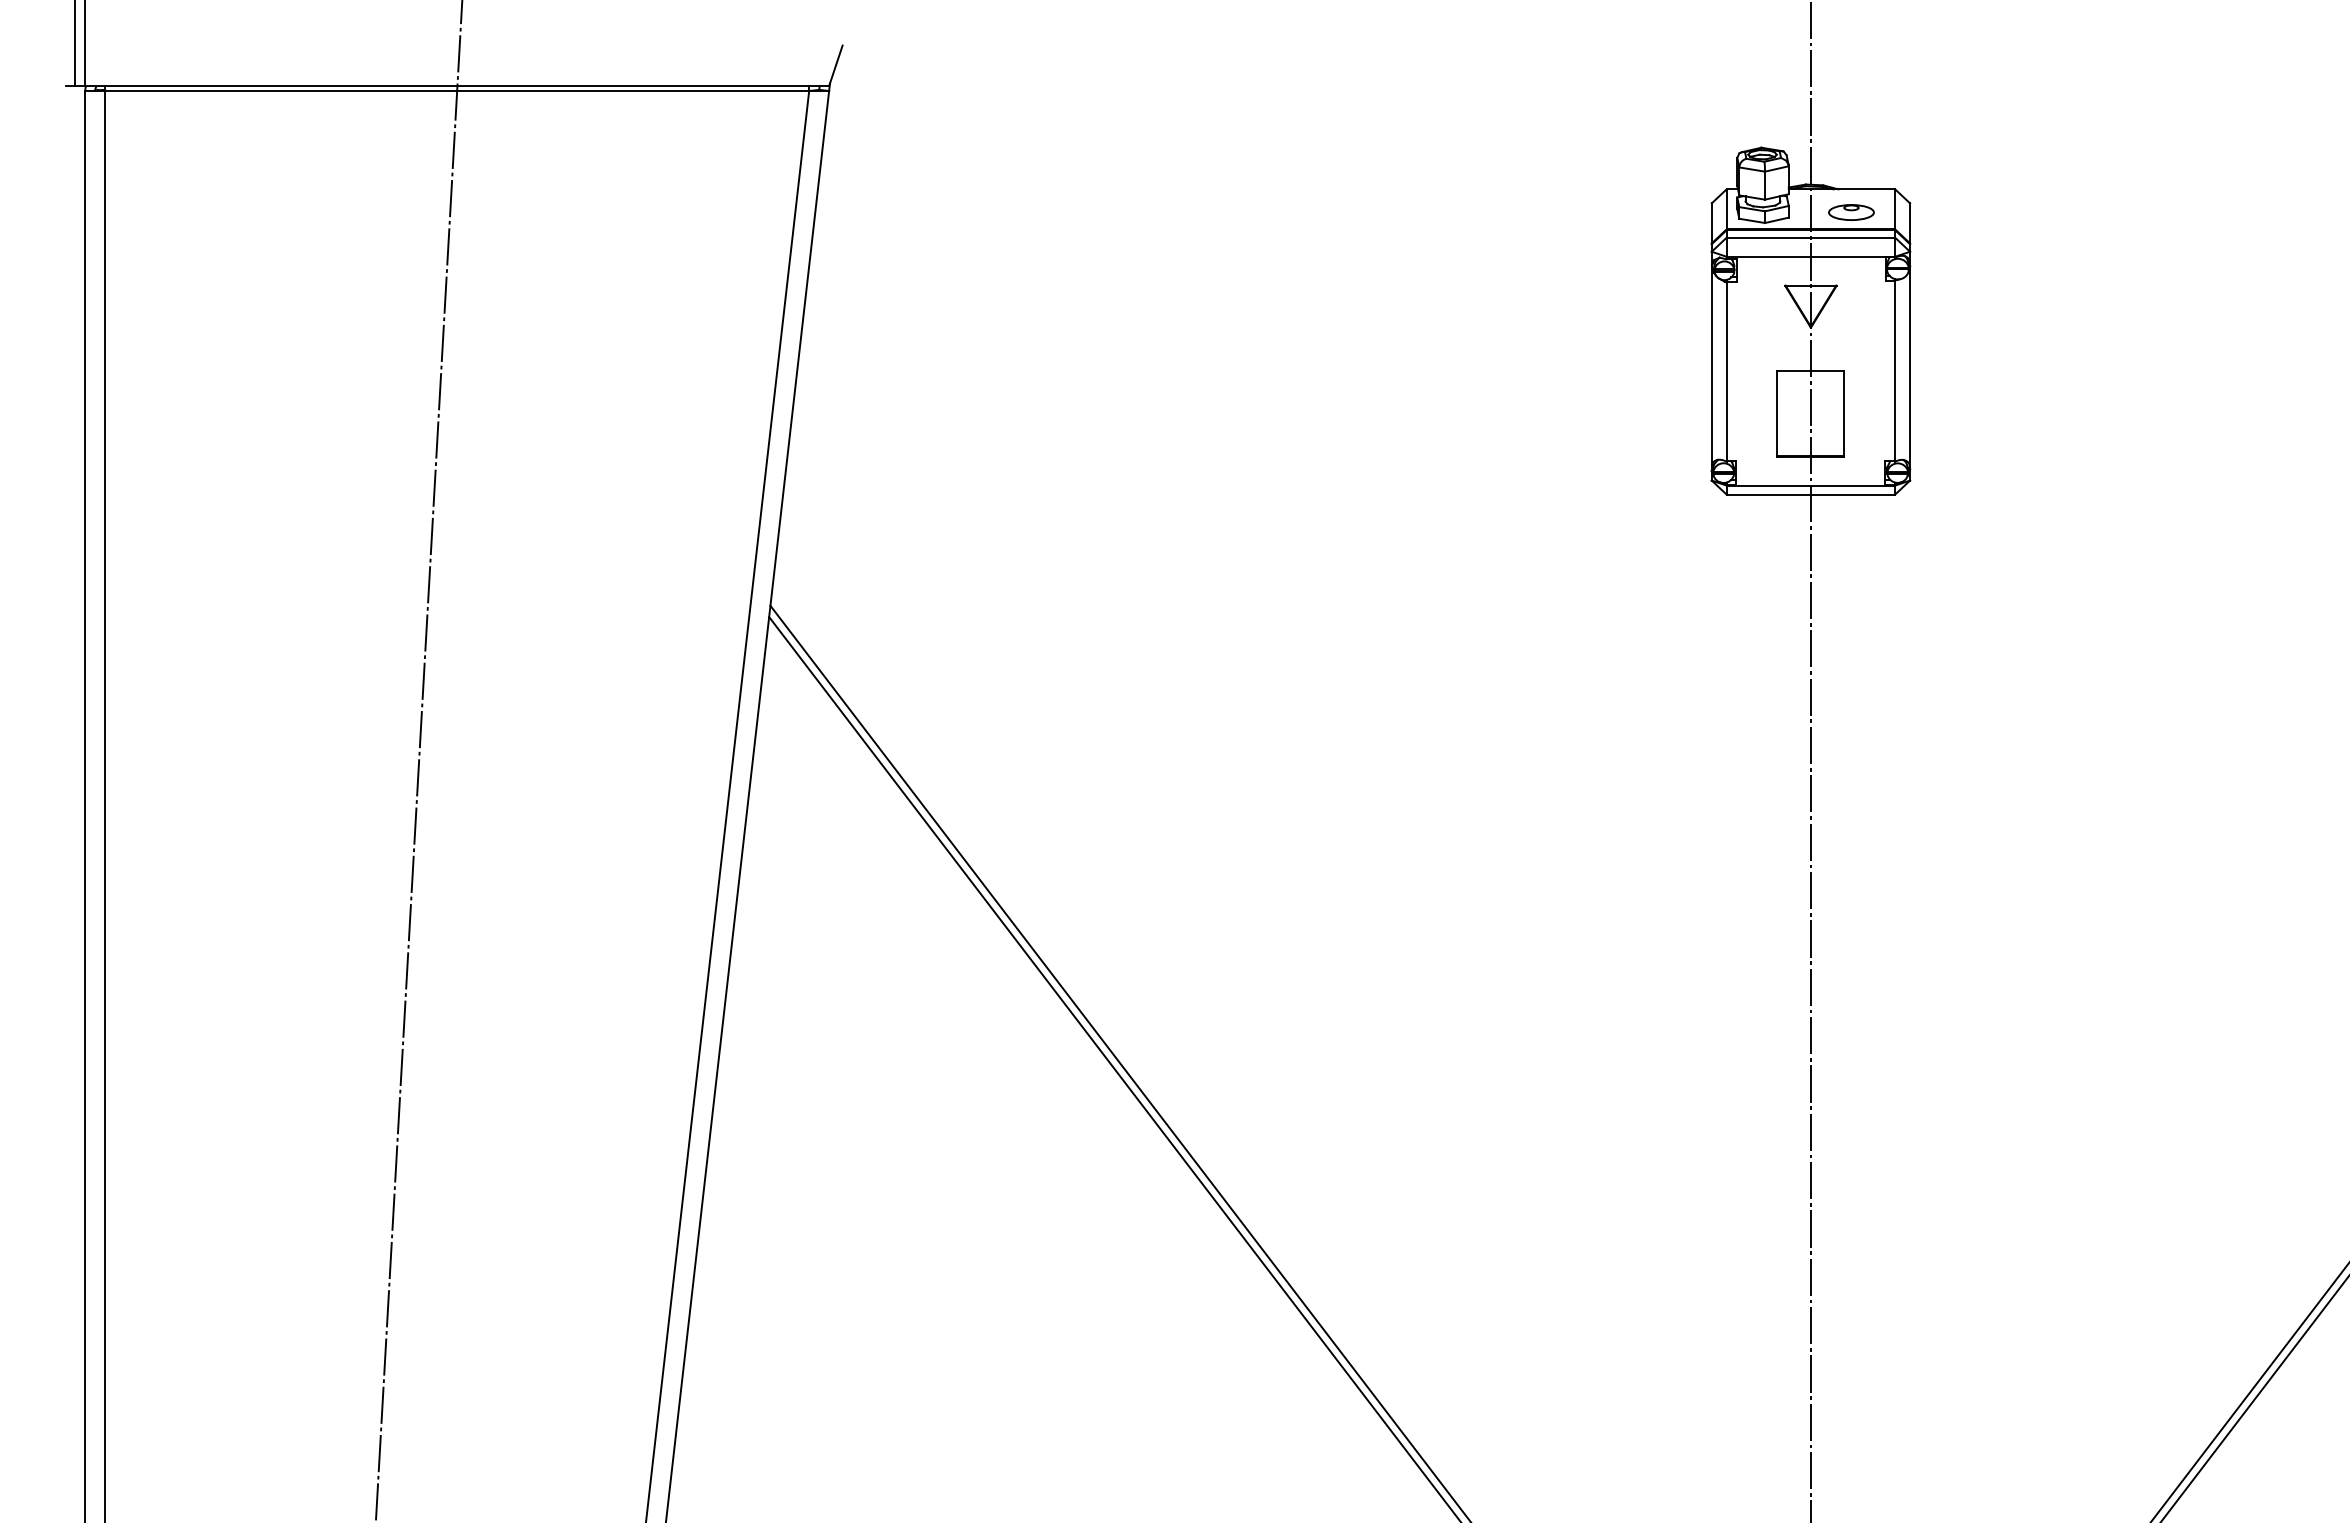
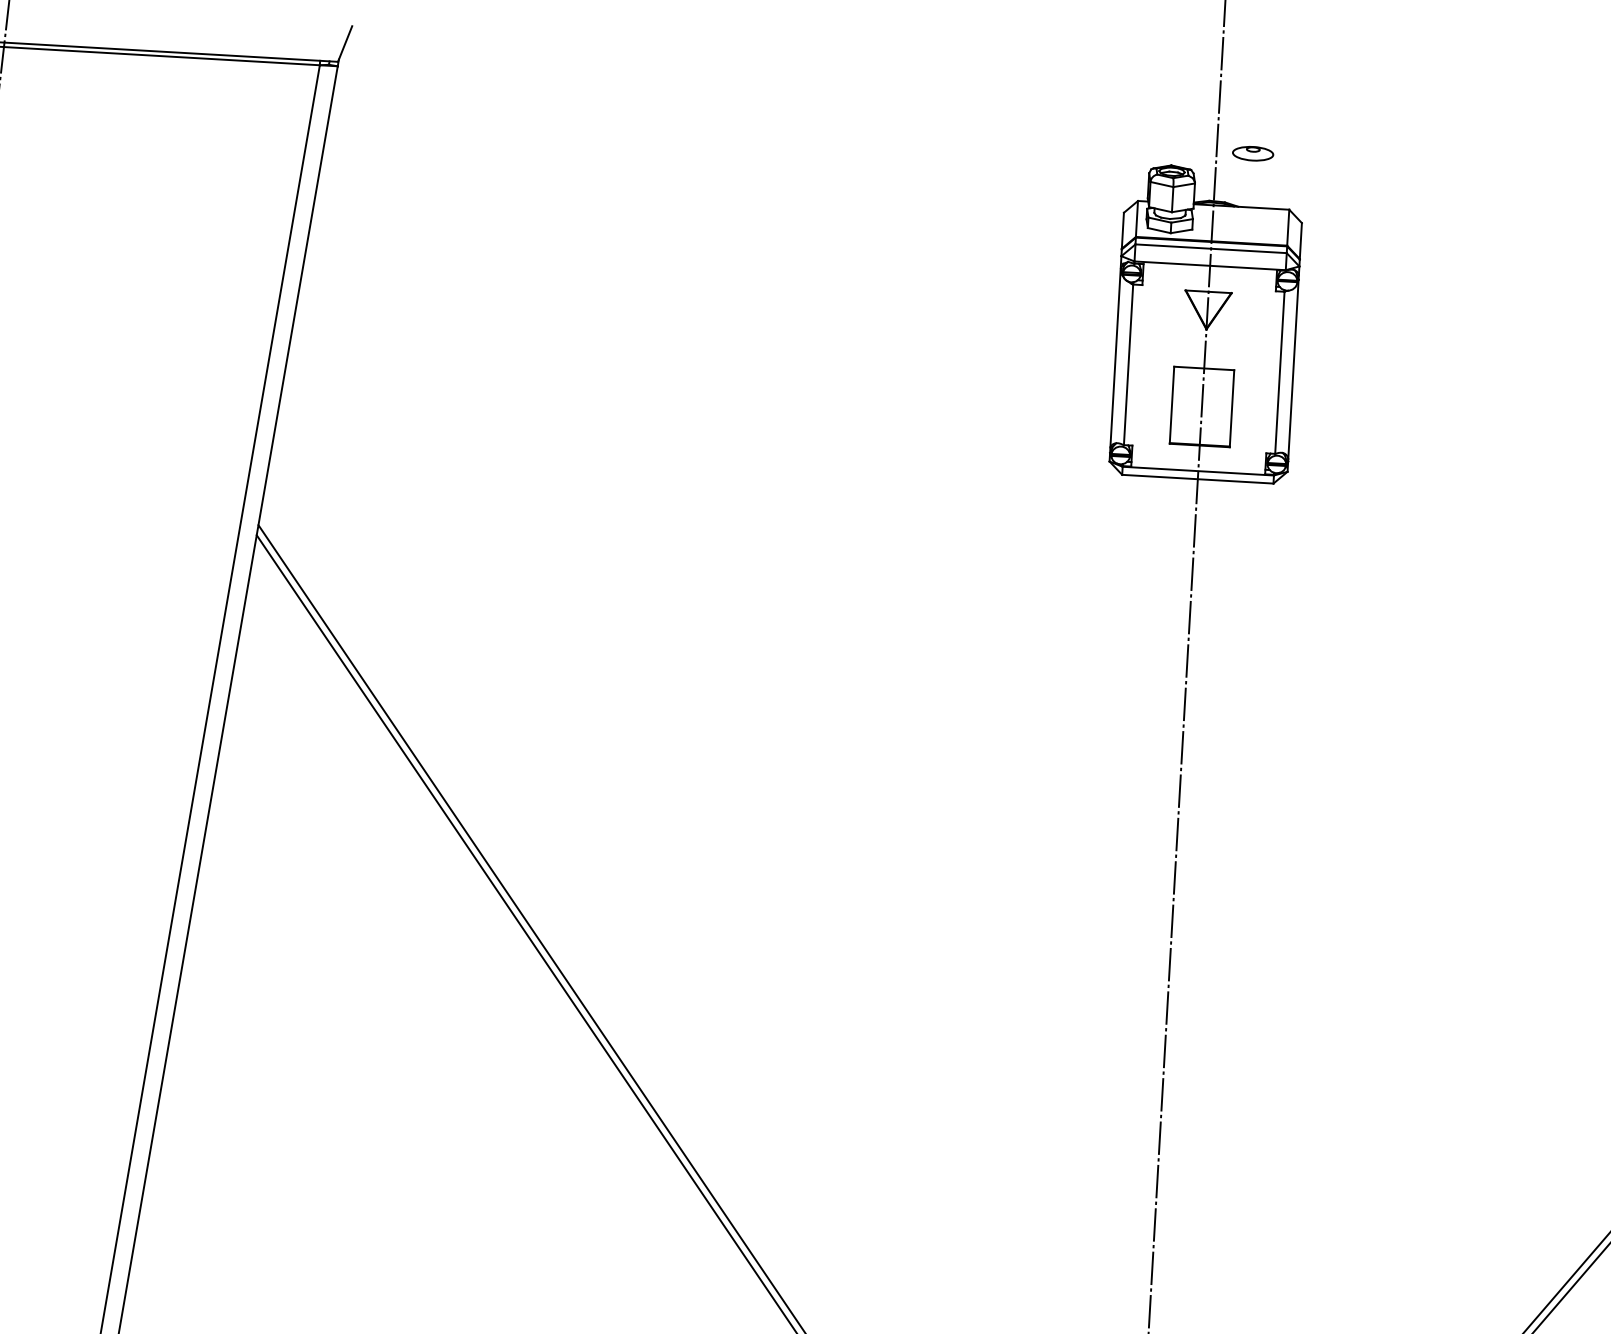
part: (1851, 212) -> (1253, 153), moved

